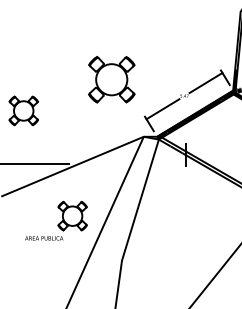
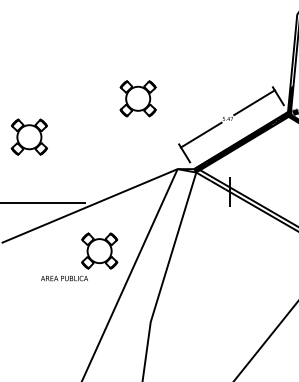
part: (111, 79) -> (137, 98), size x0.62
part: (56, 220) -> (79, 256), moved

